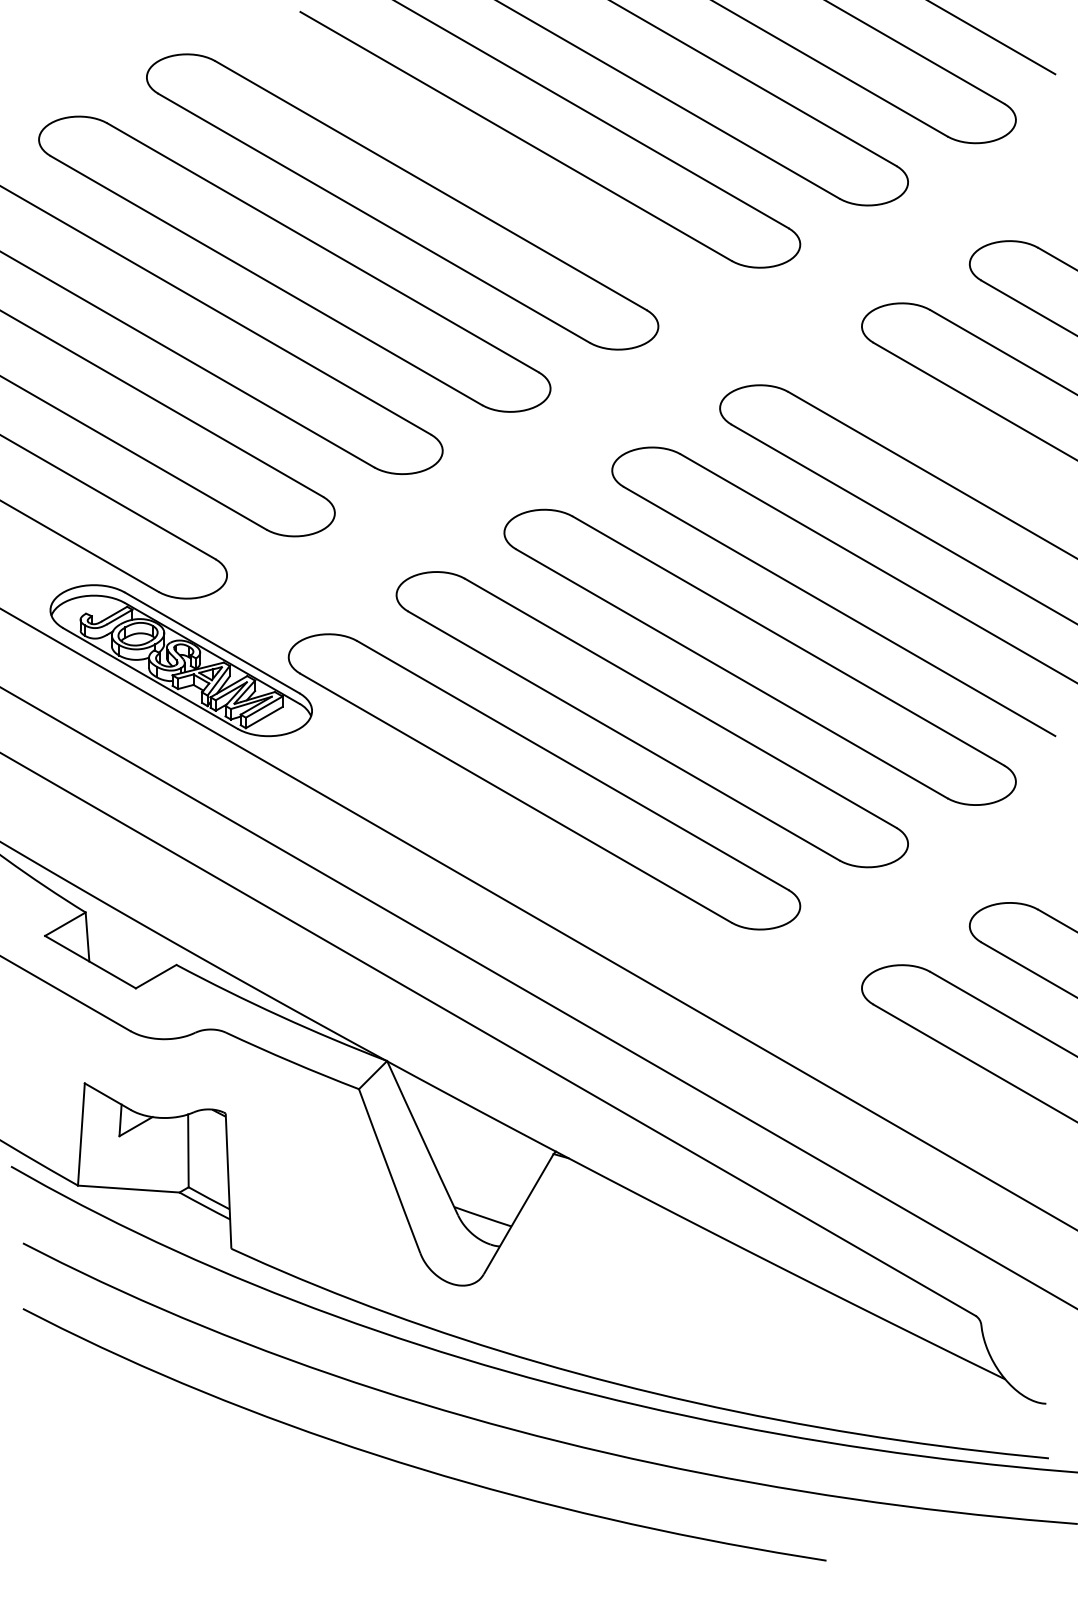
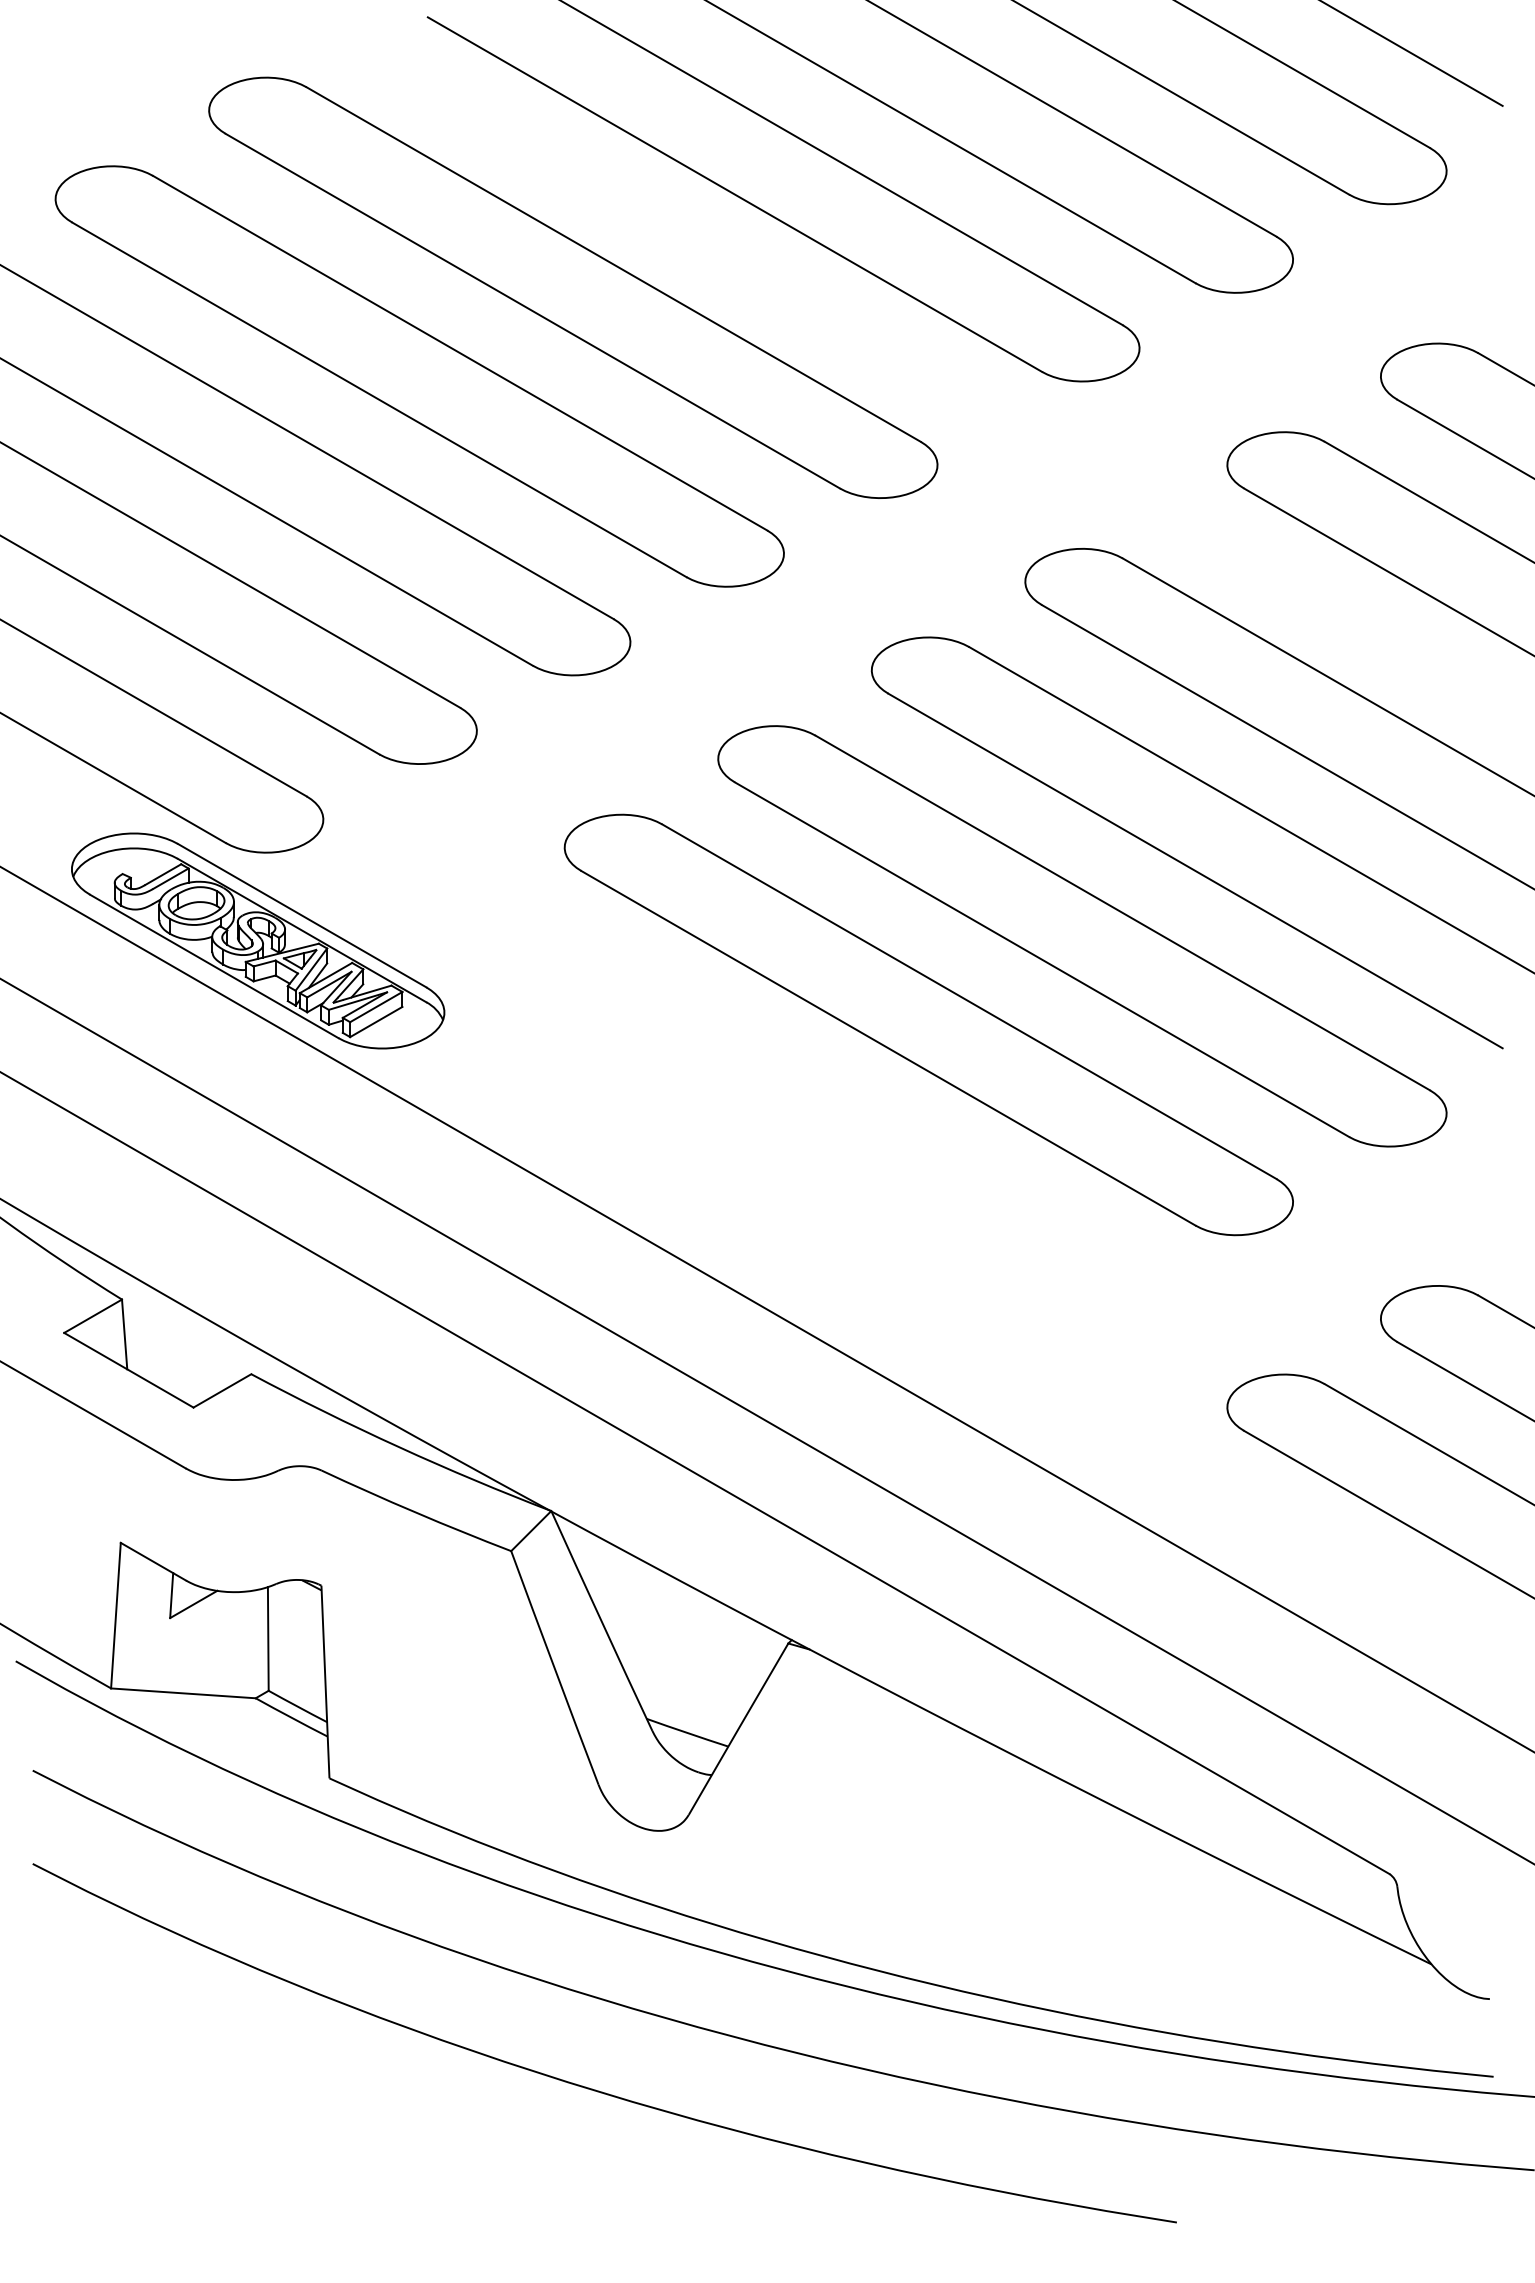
part: (544, 781) -> (775, 1113), removed

